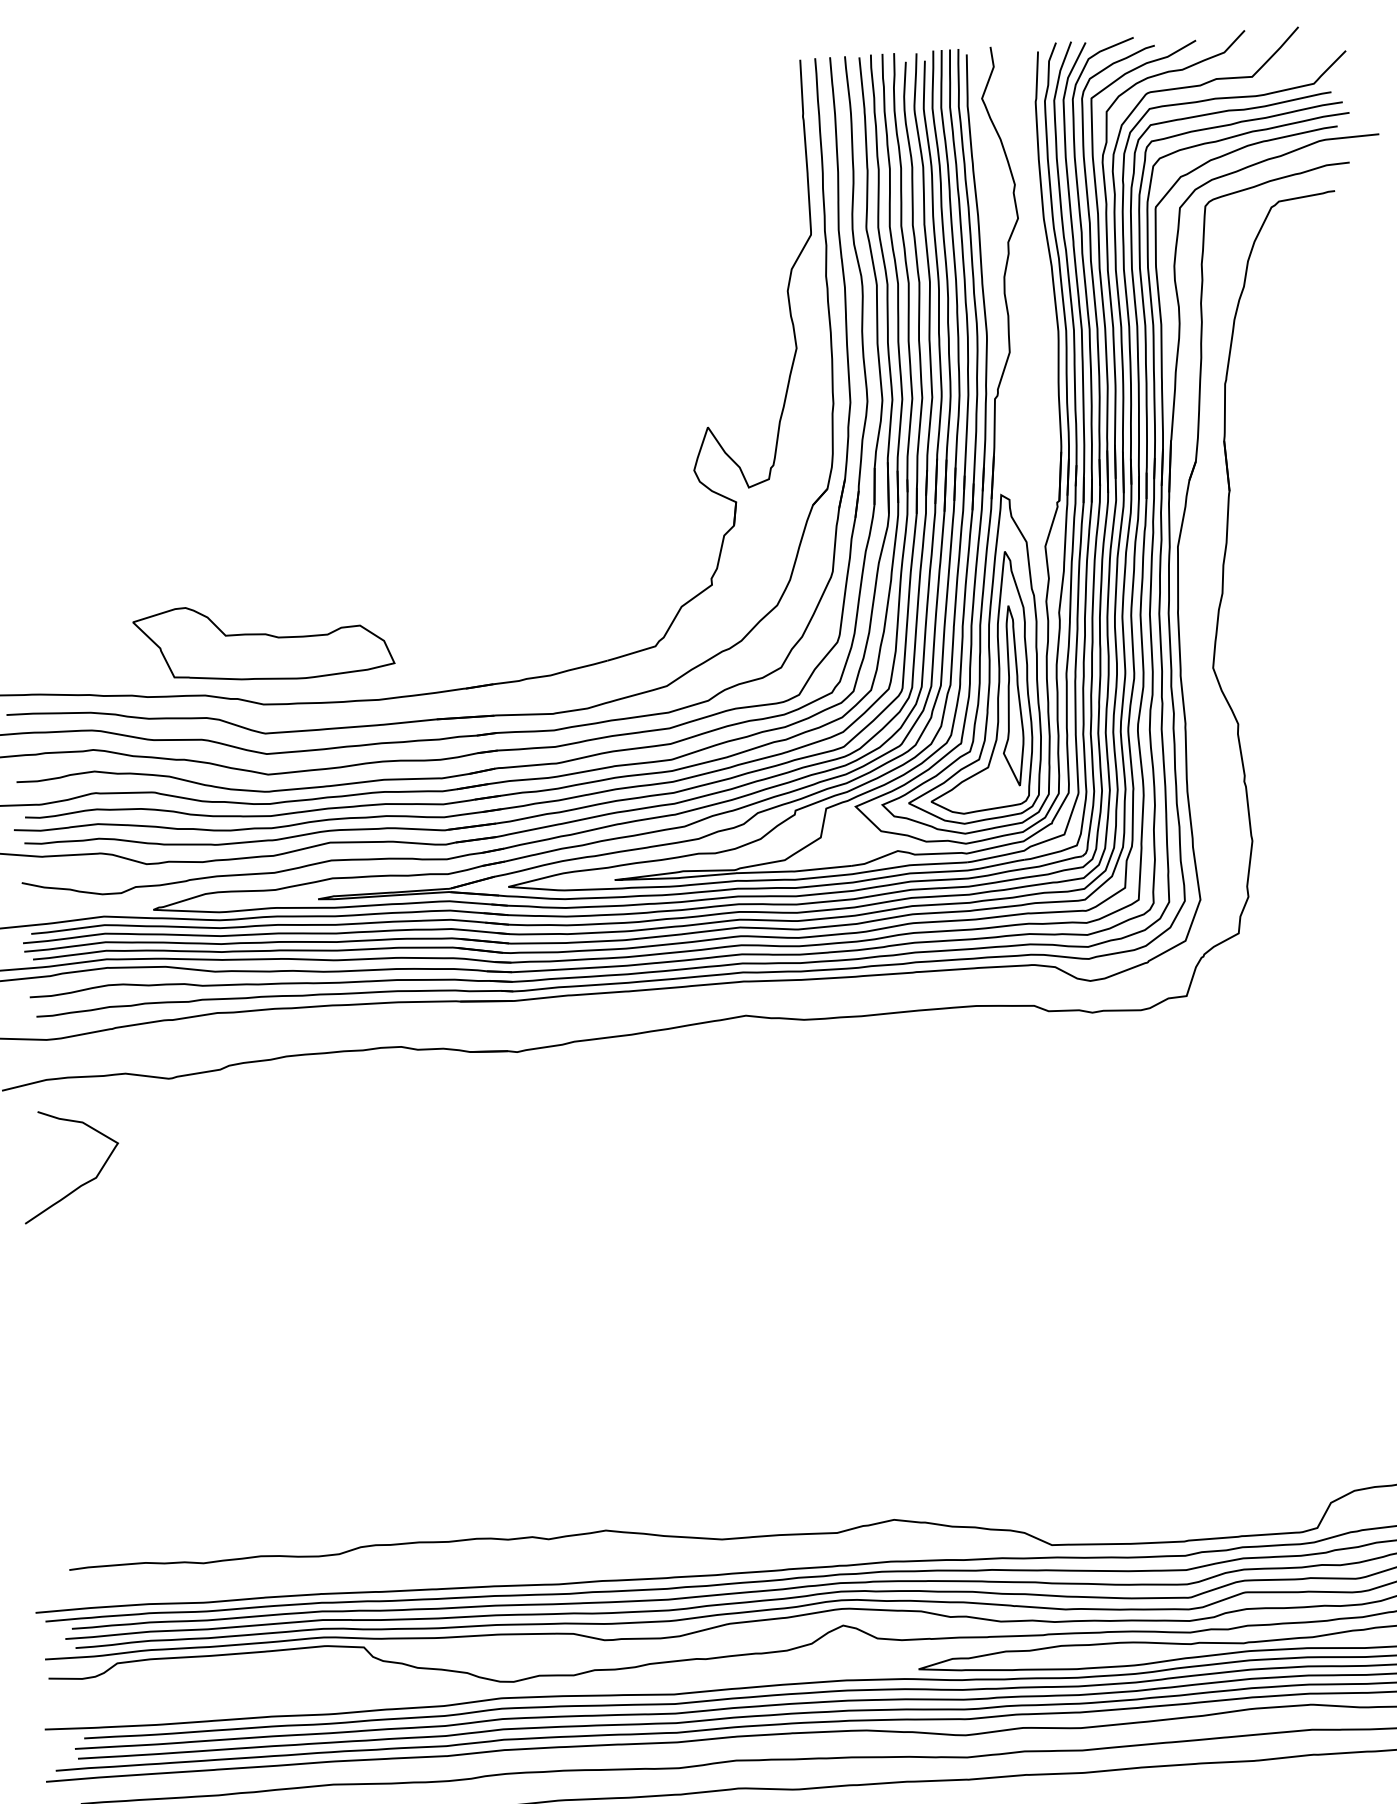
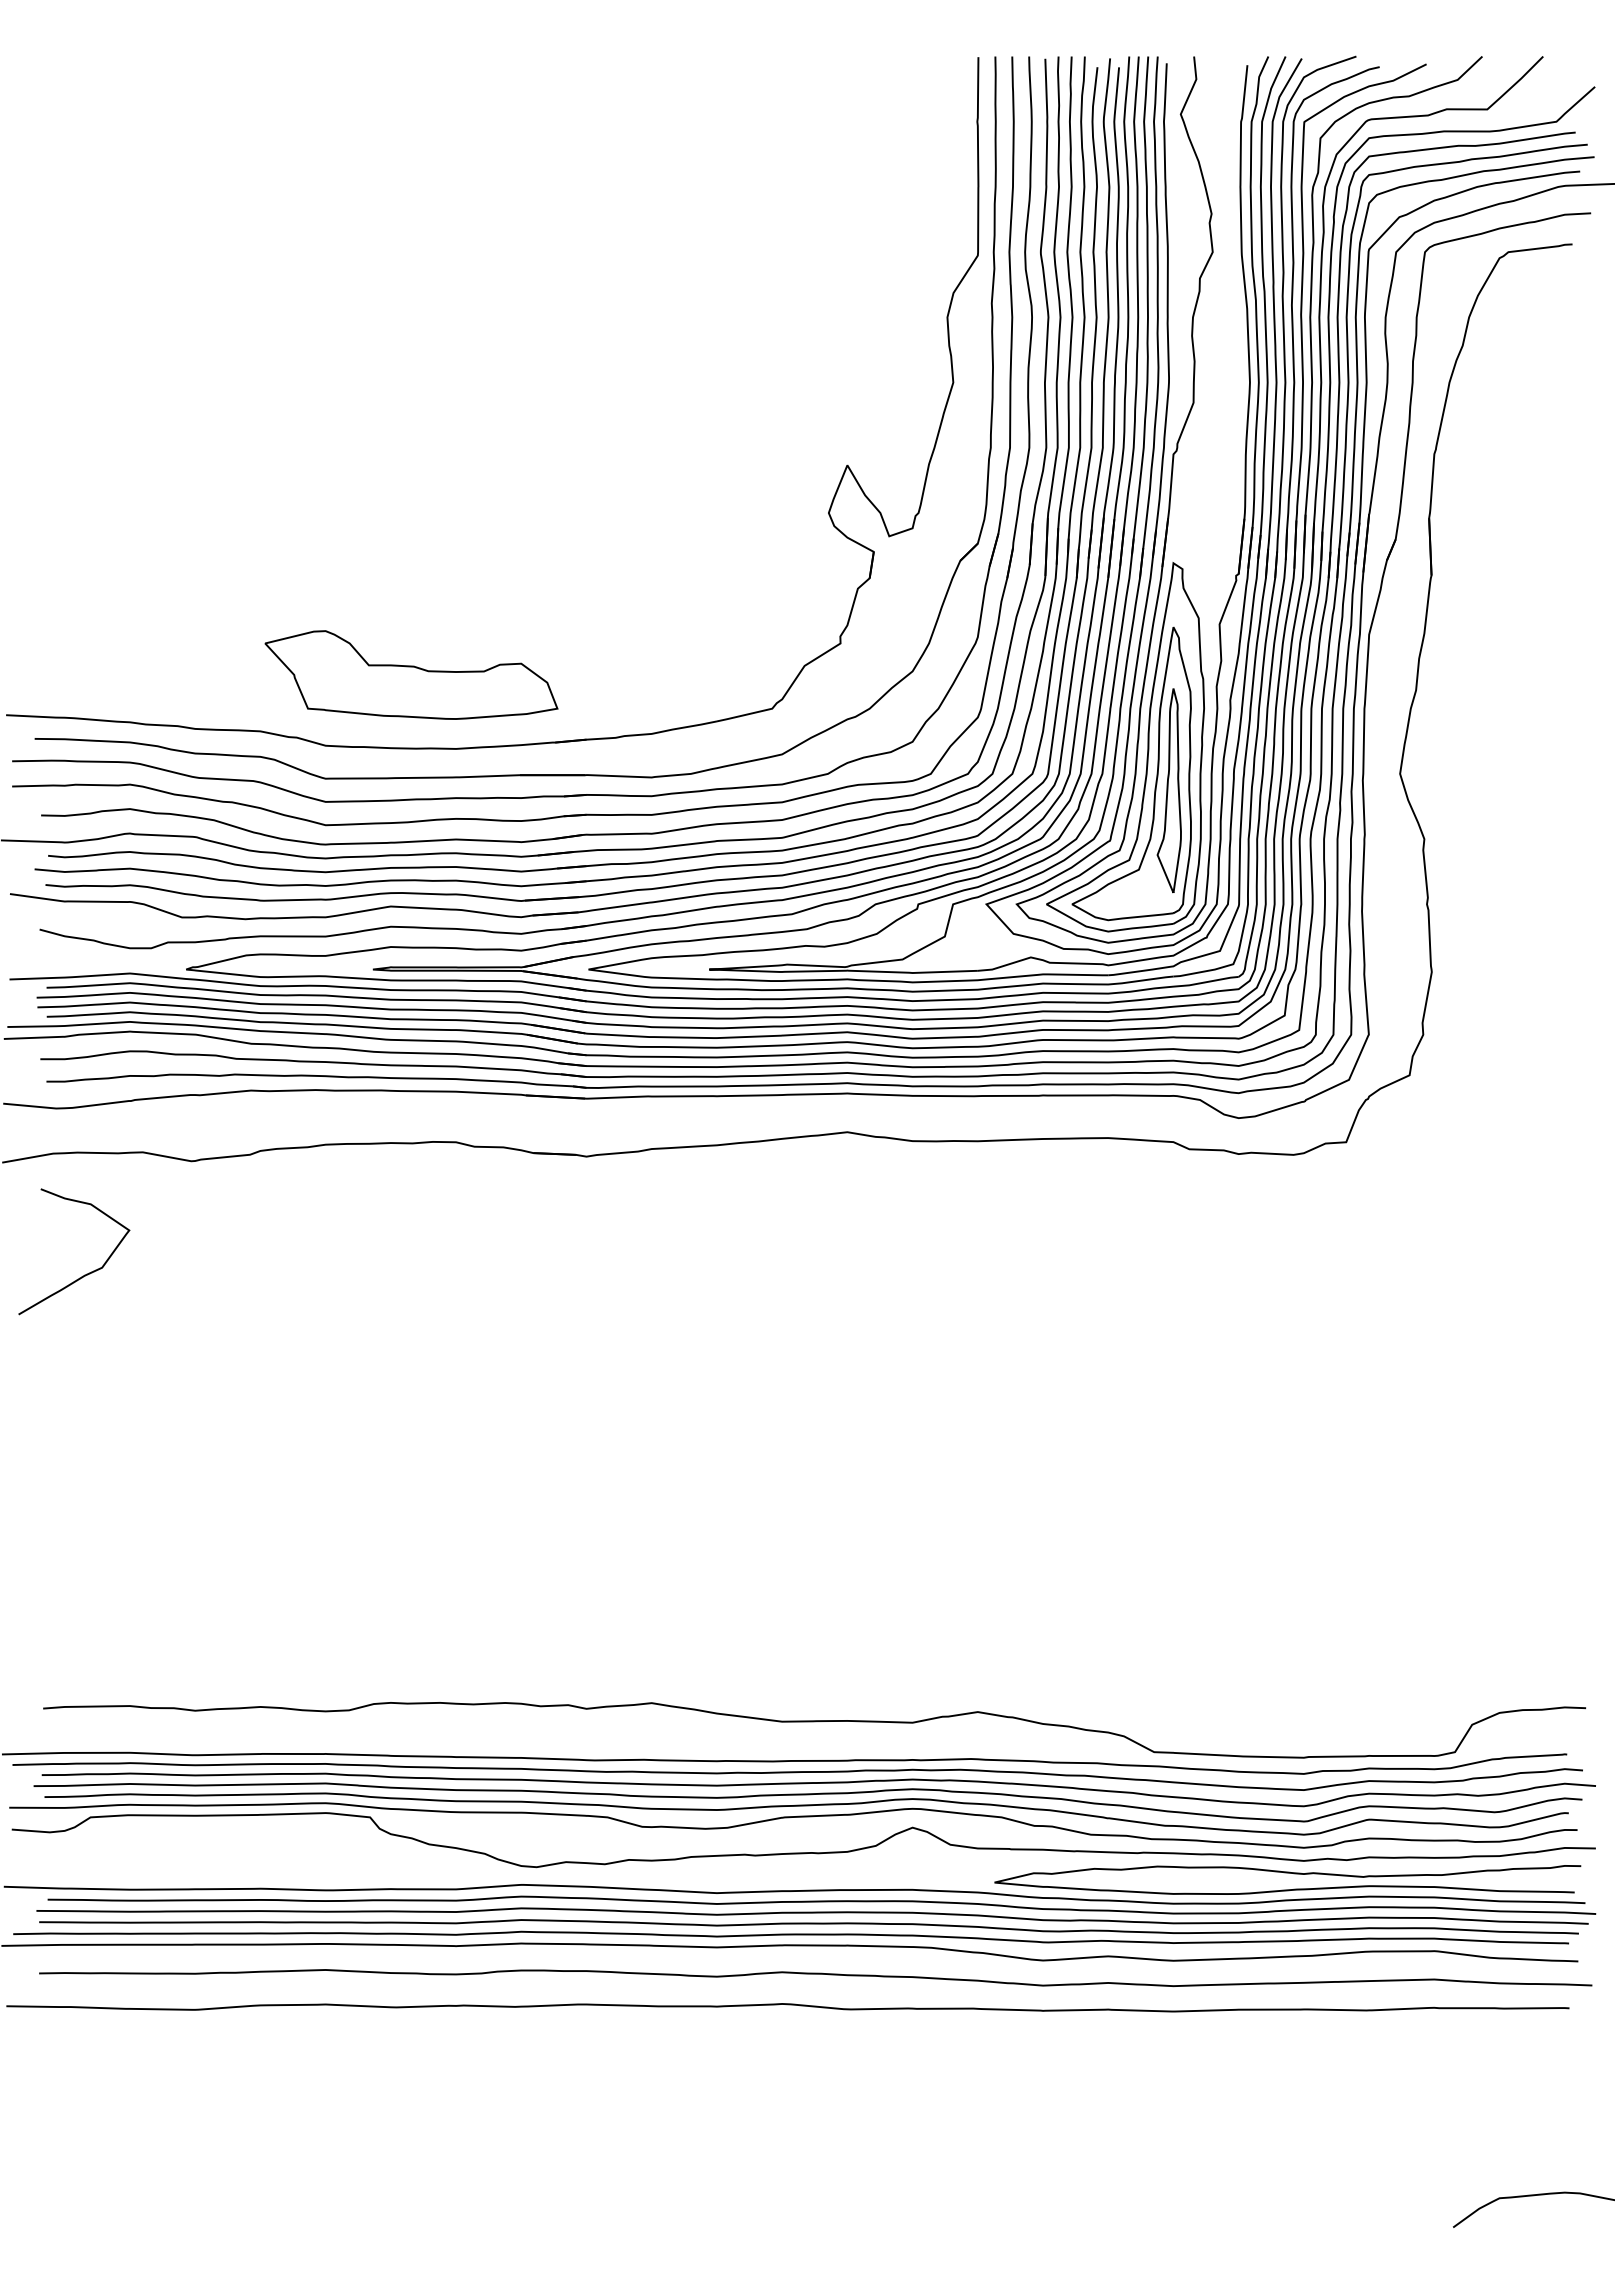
part: (263, 641) -> (411, 674), moved

